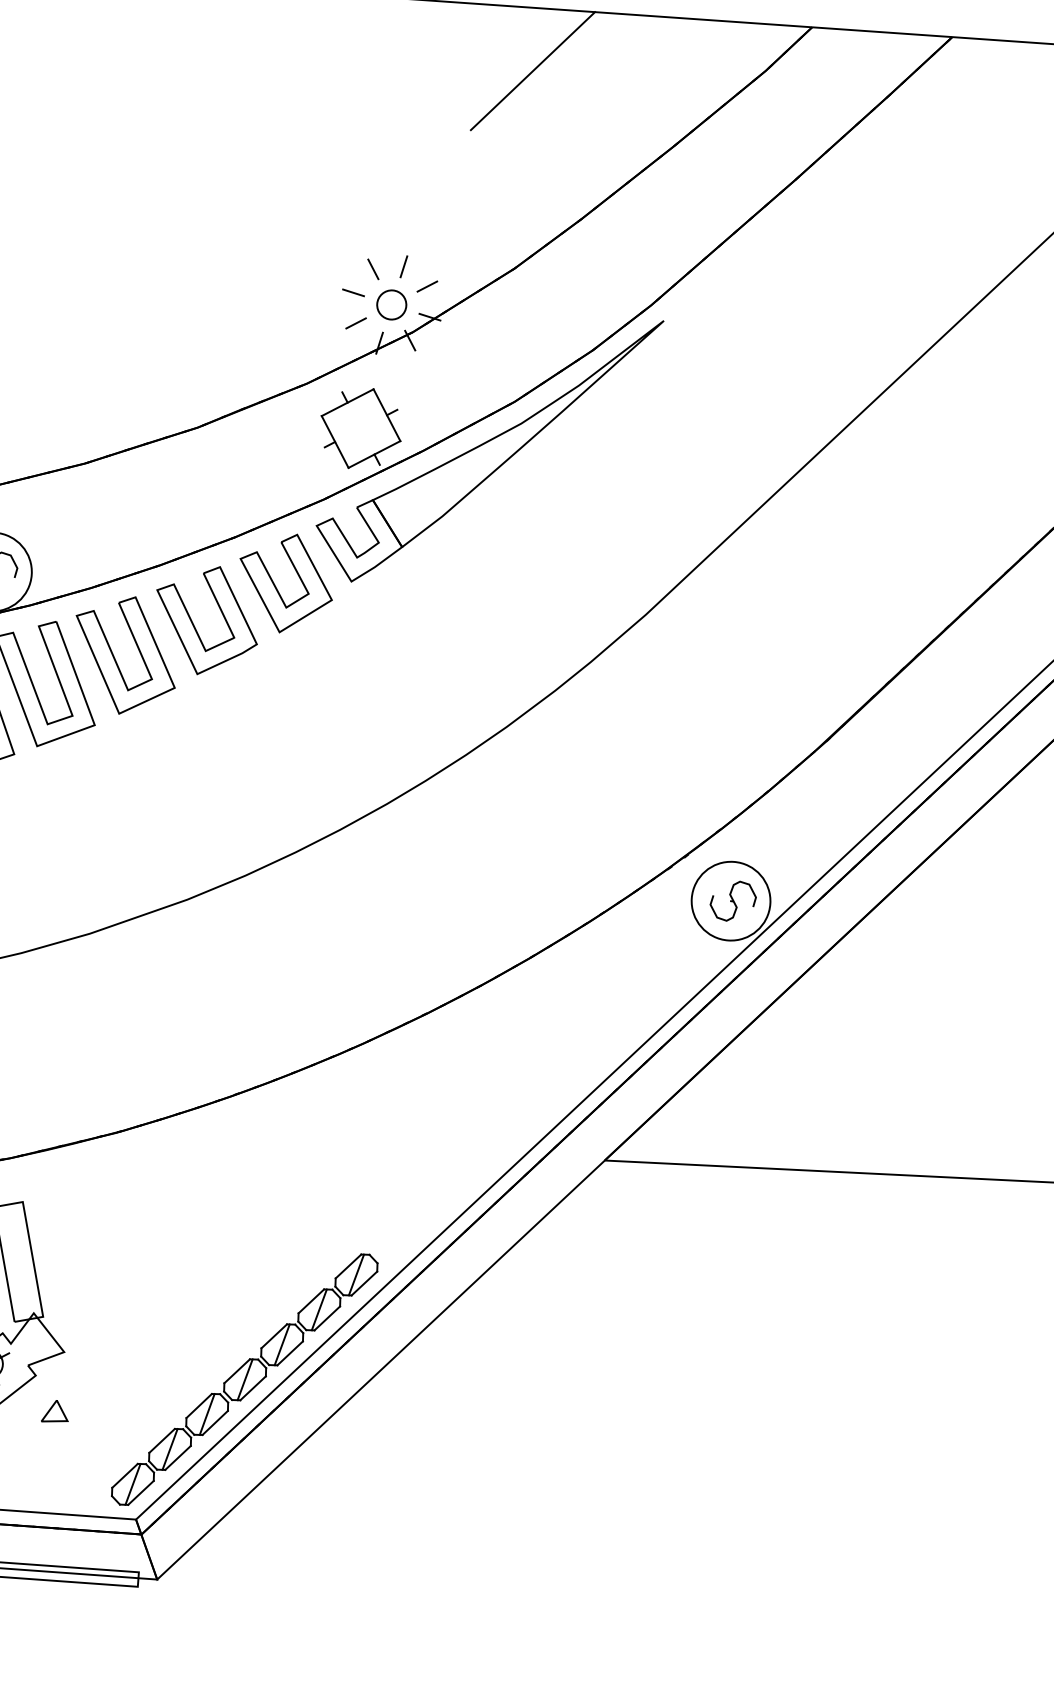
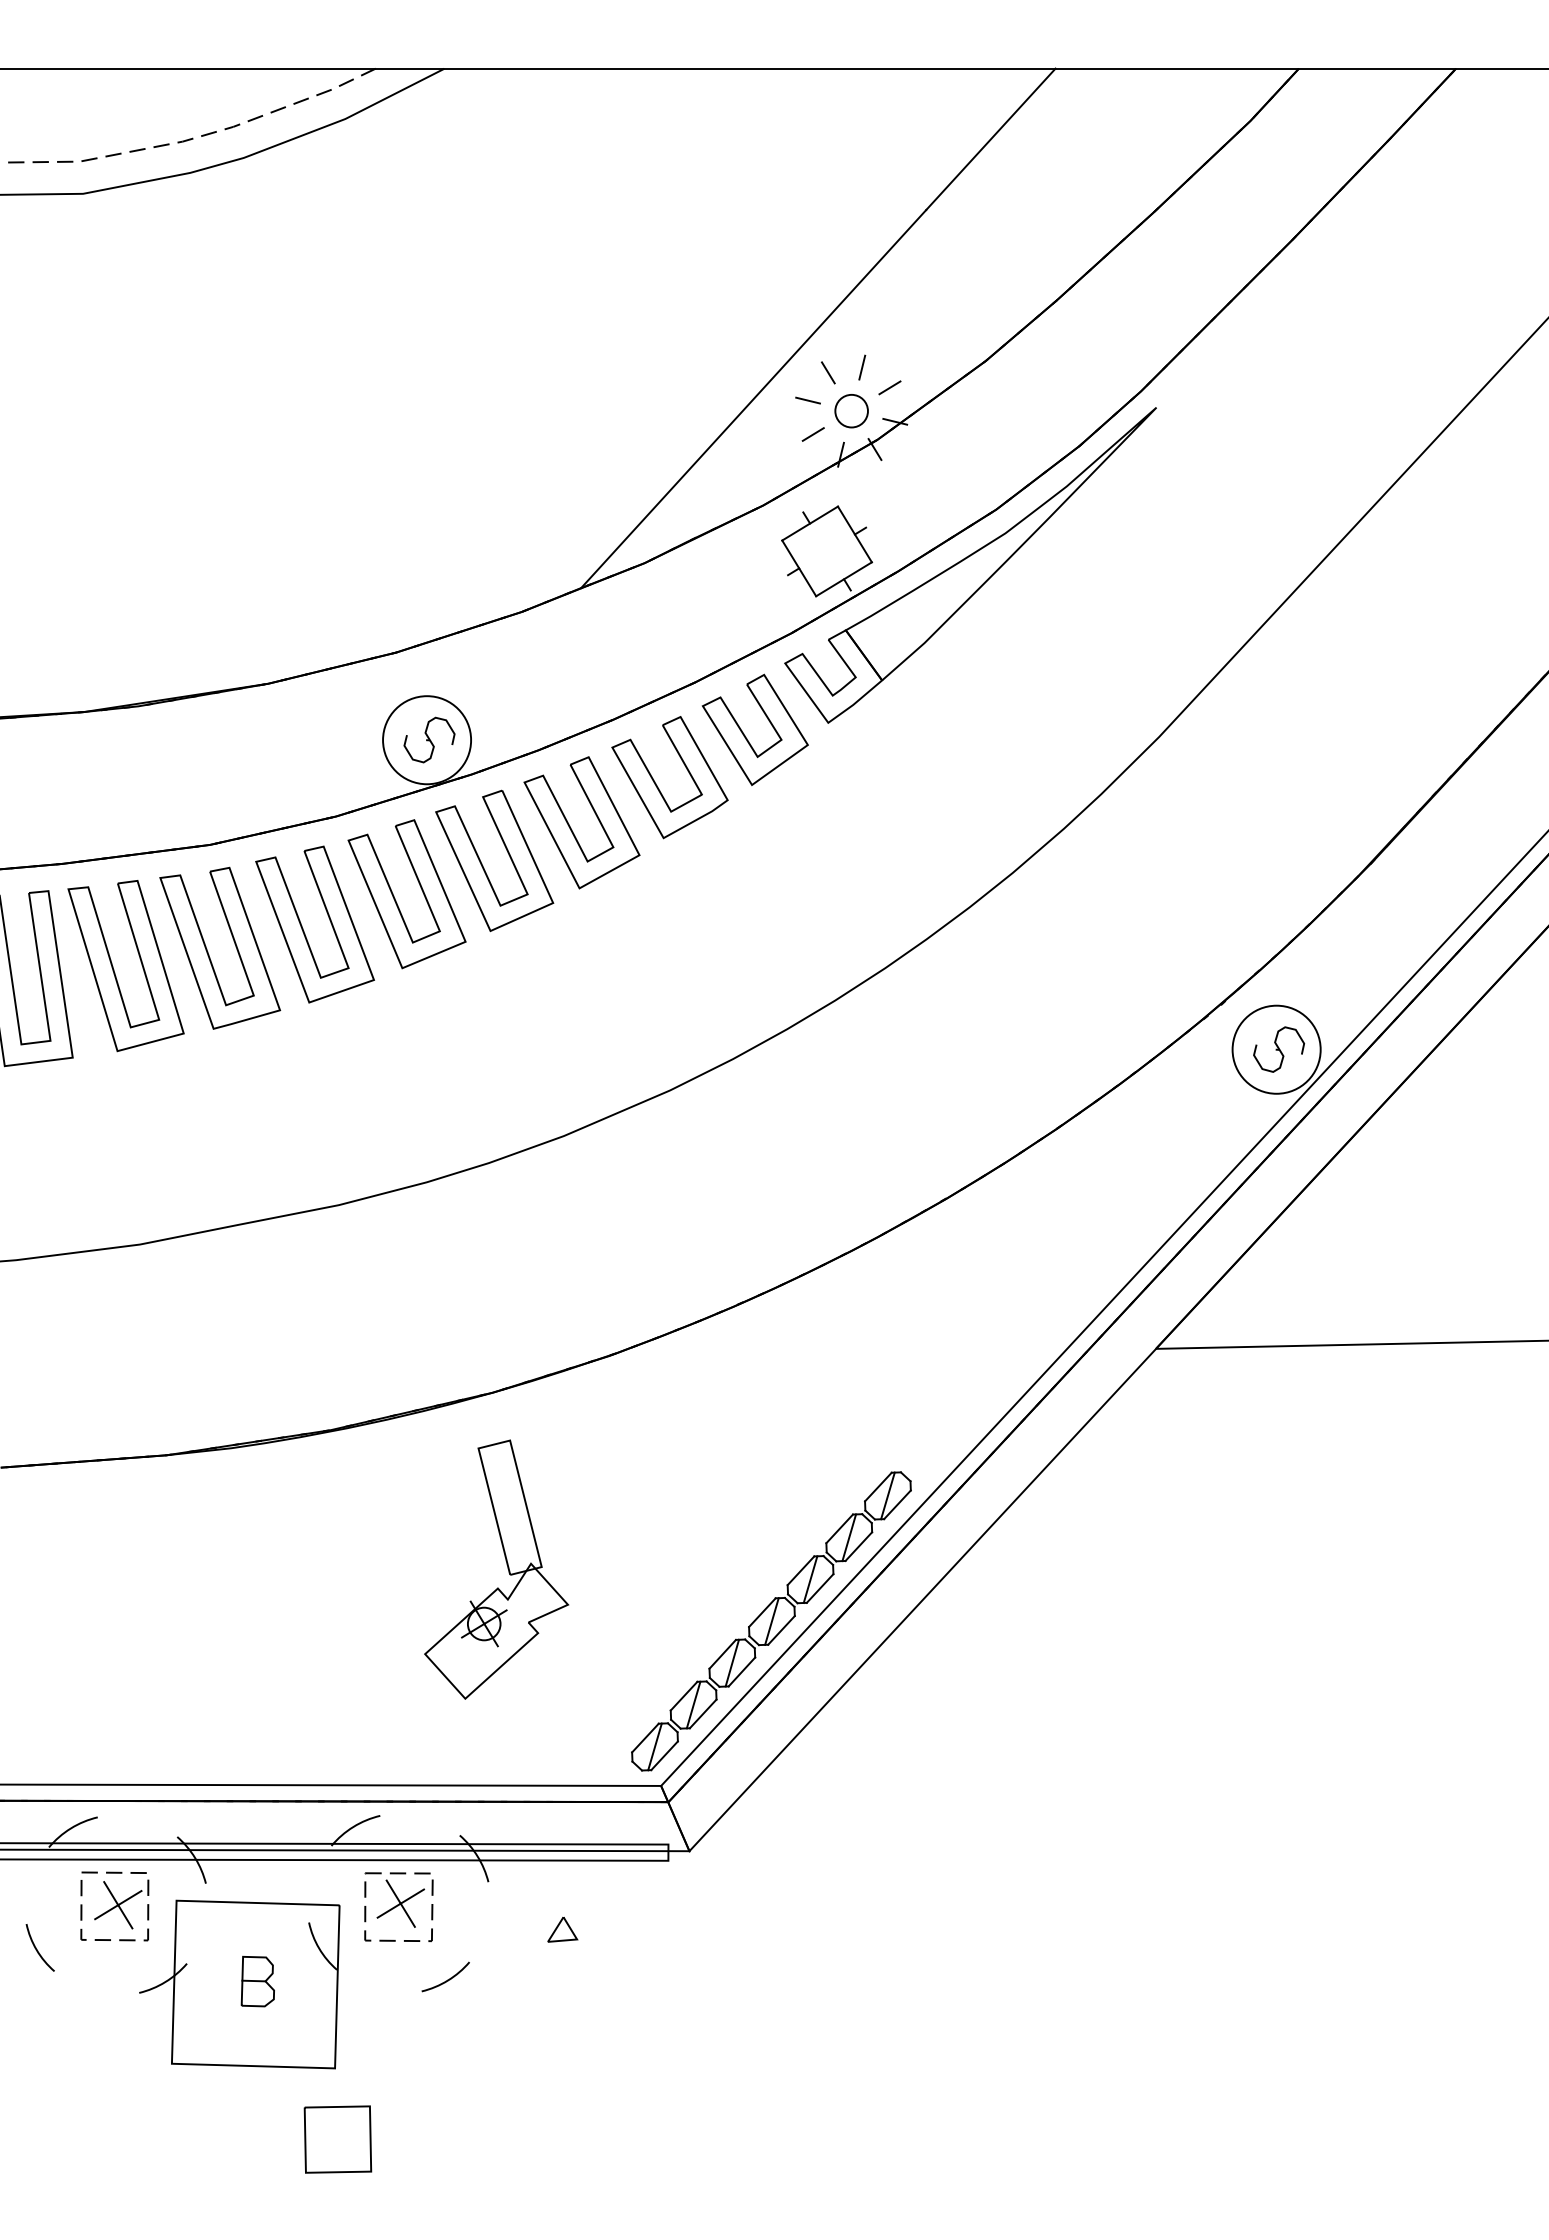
line: (304, 287) -> (753, 398), added
part: (55, 1411) -> (562, 1929), moved

